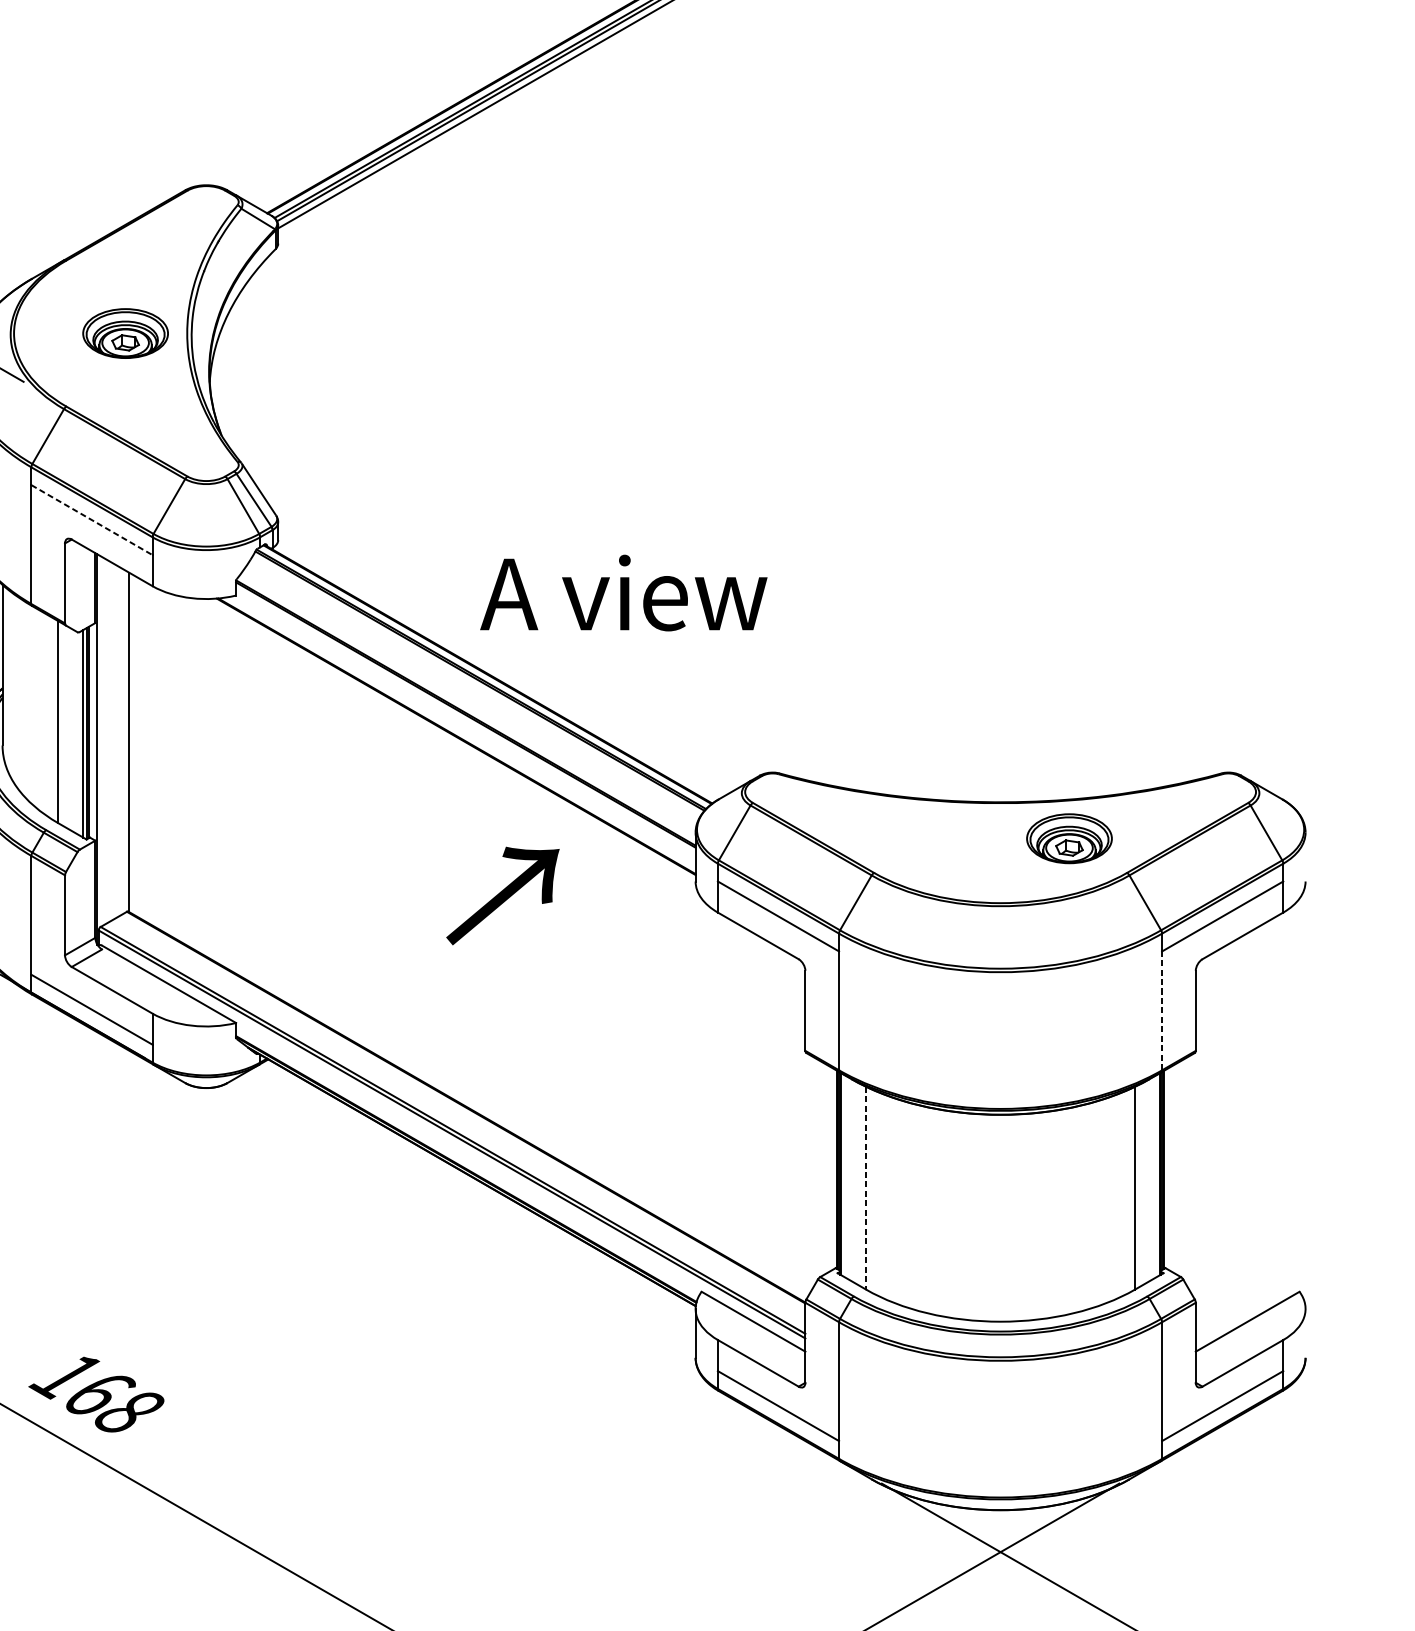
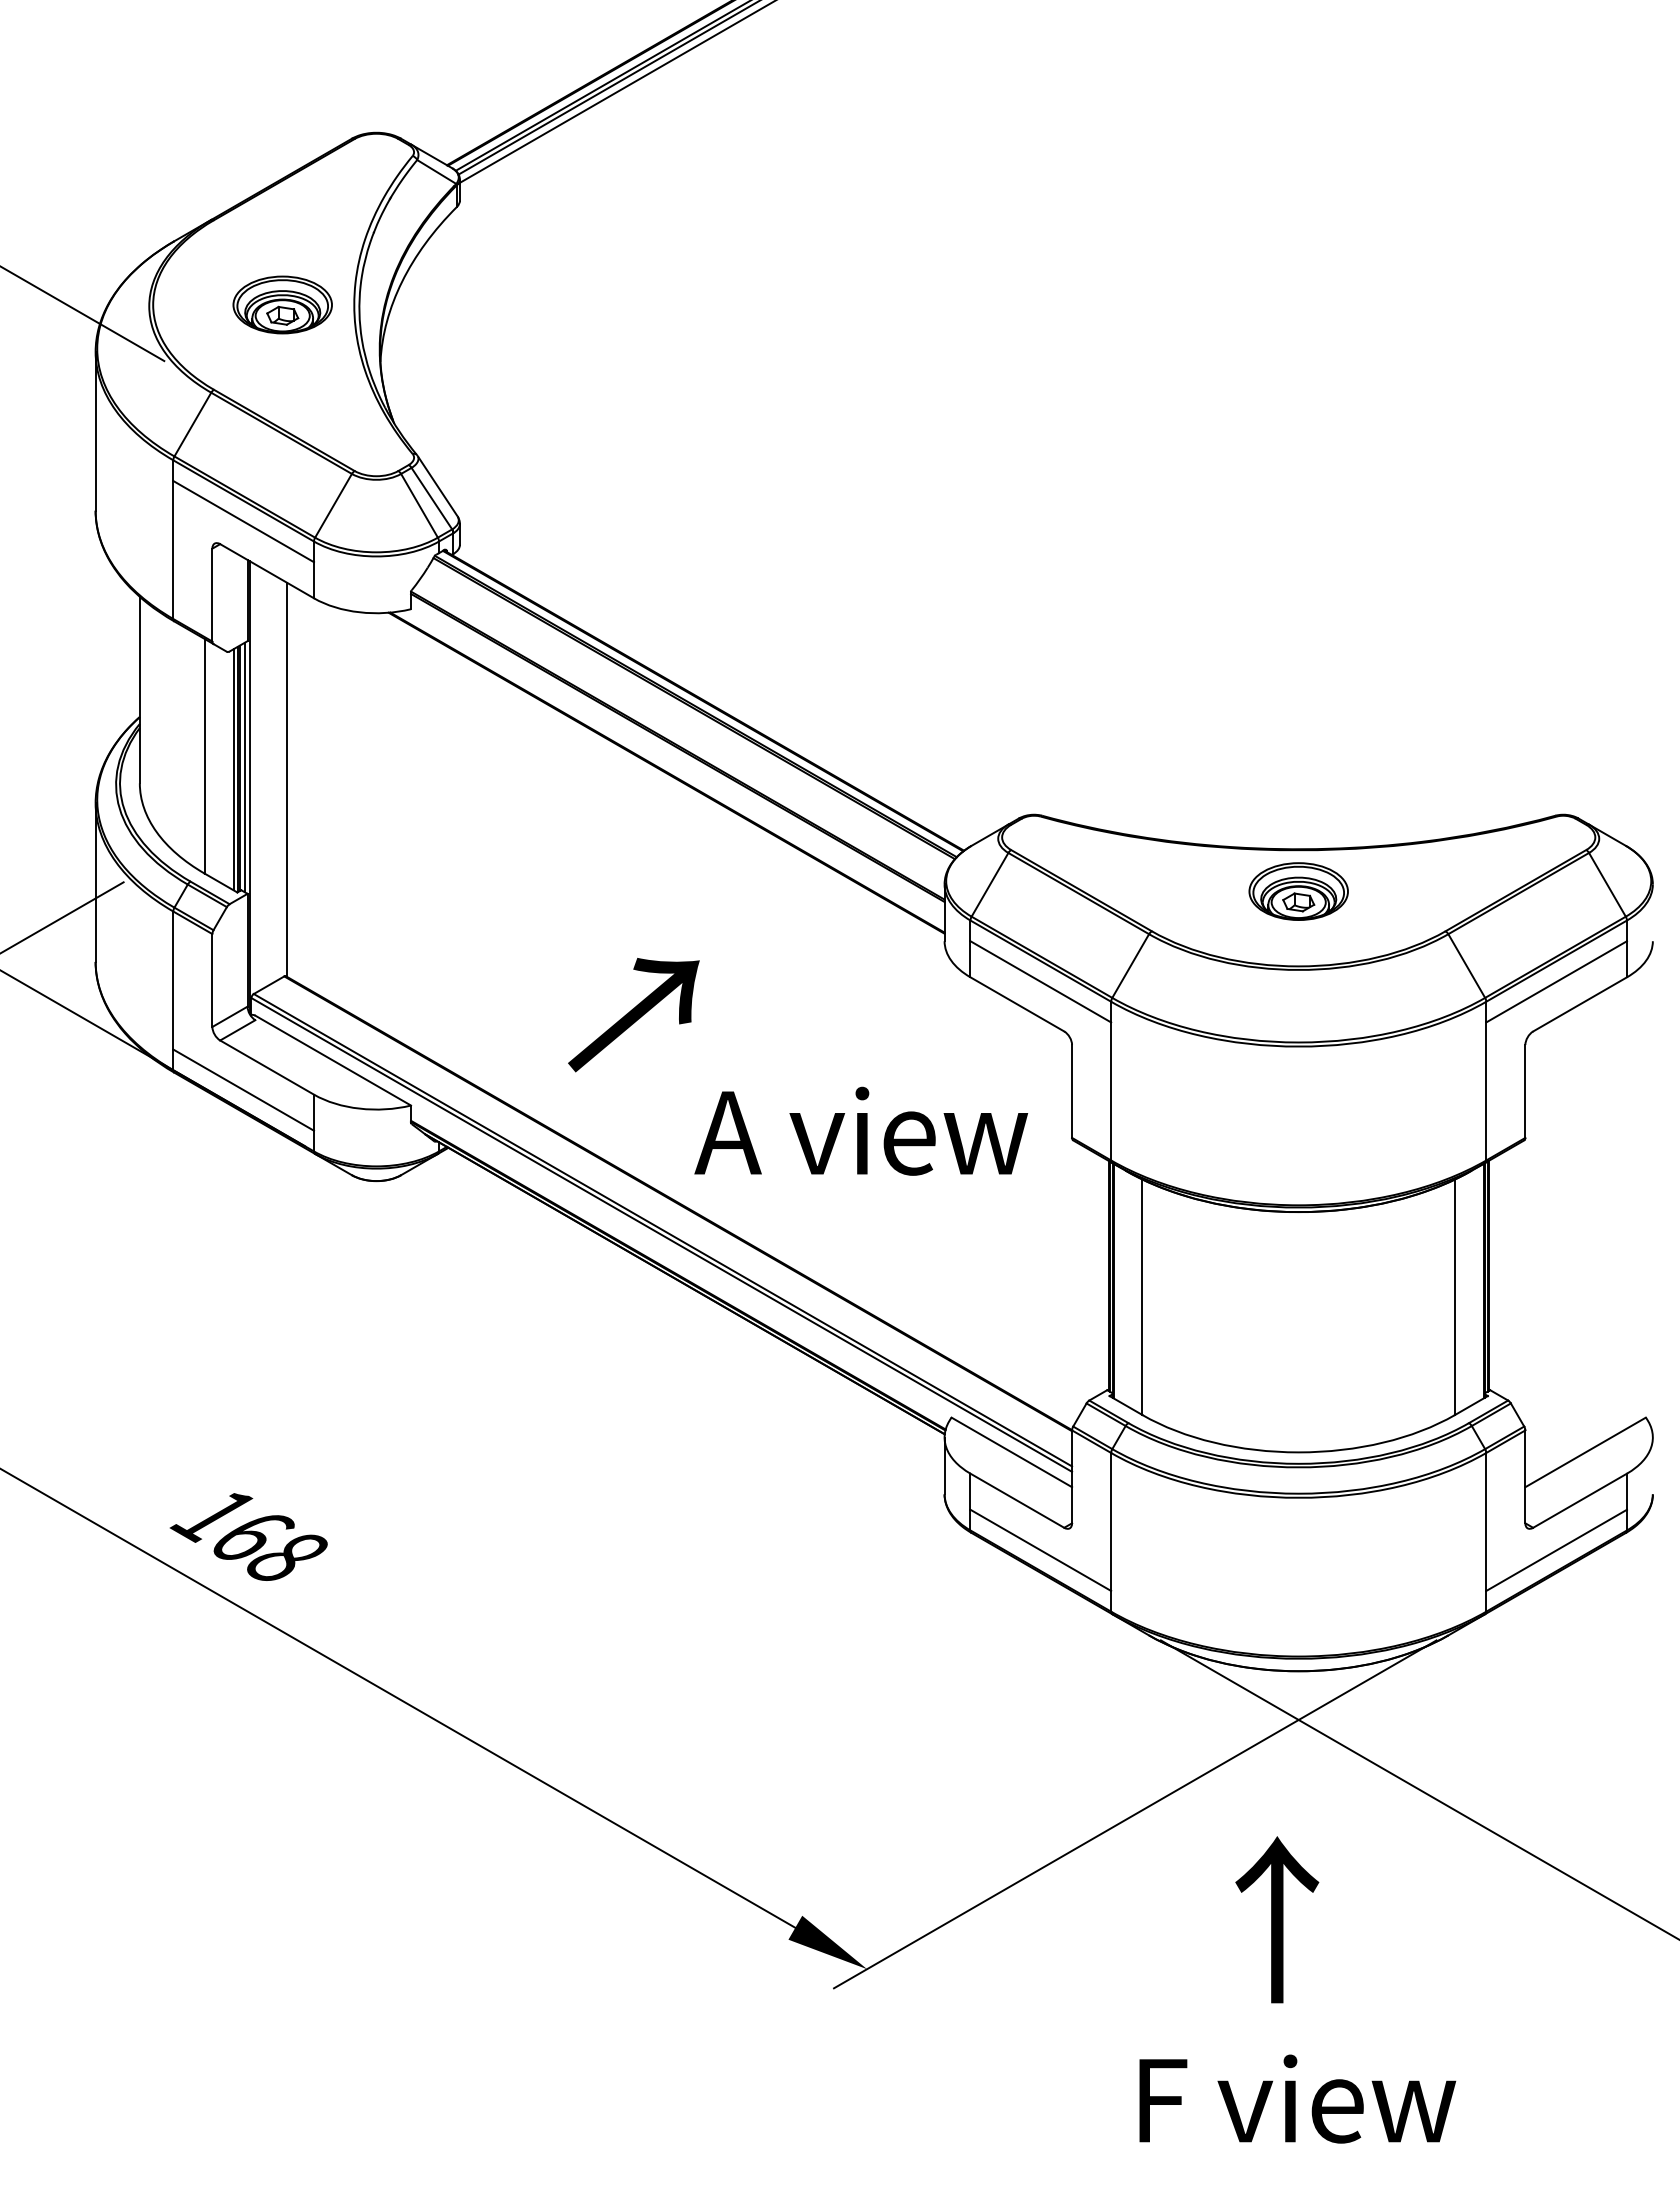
line: (92, 520) -> (244, 521), dashed -> solid
text: (624, 592) -> (861, 1130), moved
line: (93, 731) -> (245, 767), added
part: (1069, 838) -> (1298, 891), moved
text: (502, 896) -> (633, 1015), moved
line: (1162, 1010) -> (1486, 1090), dashed -> solid
line: (866, 1188) -> (1142, 1297), dashed -> solid

